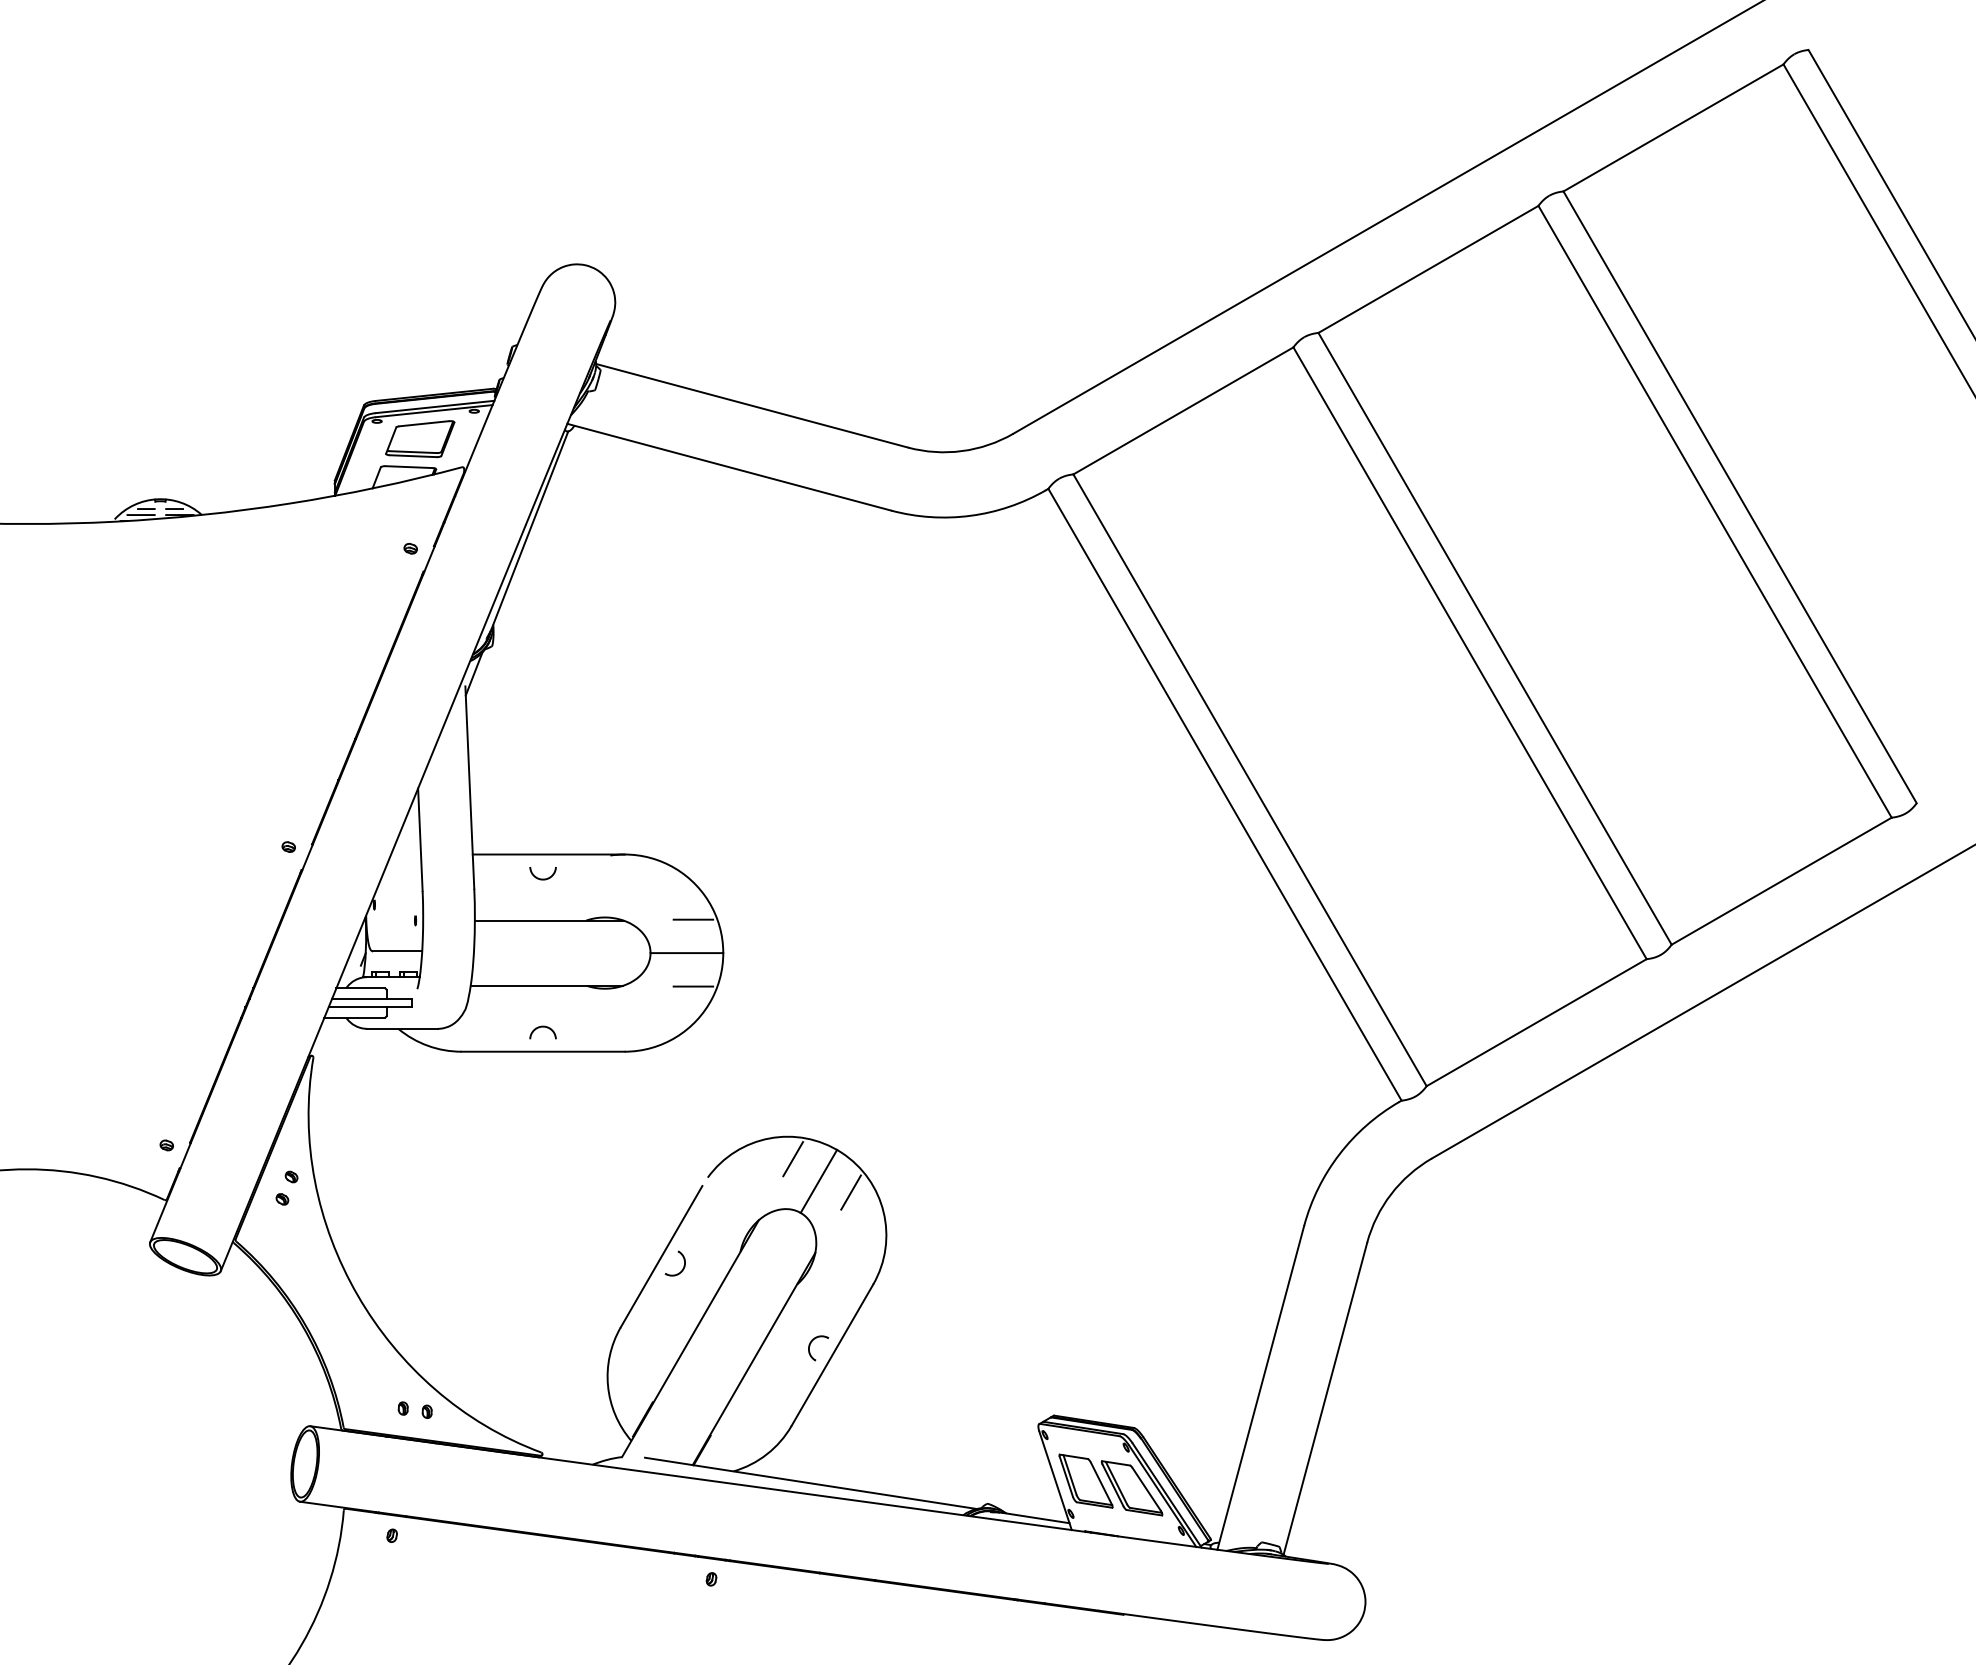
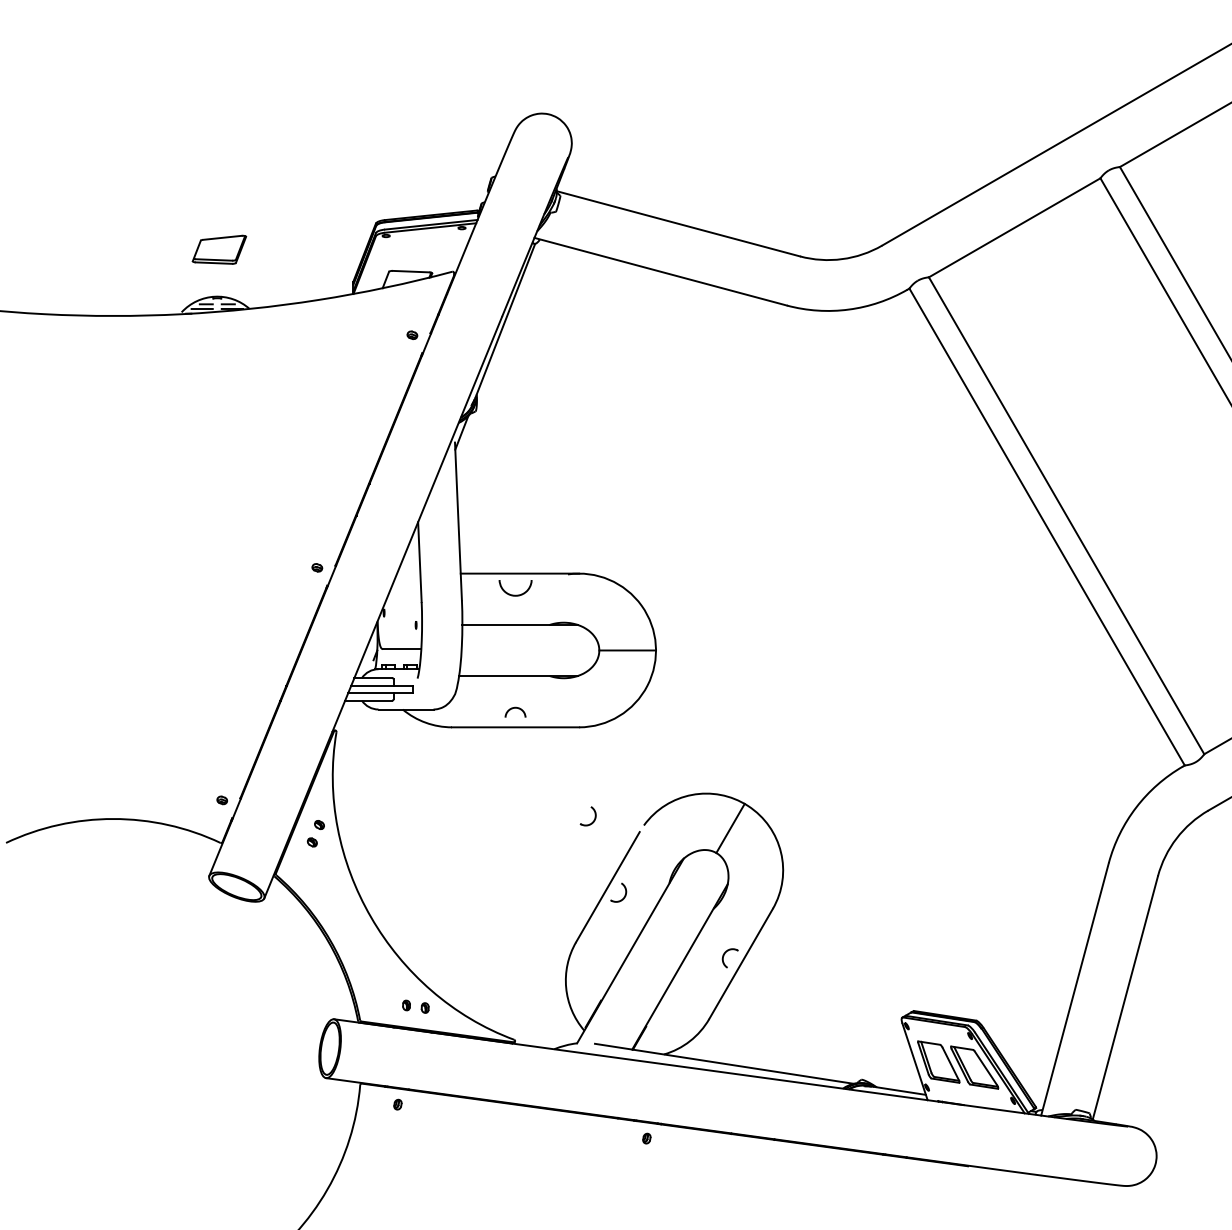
part: (420, 439) -> (219, 250), moved
part: (542, 873) -> (515, 588), size x1.6
line: (693, 919) -> (632, 624), removed
line: (693, 986) -> (632, 676), removed
line: (793, 1159) -> (710, 811), removed
part: (644, 1167) -> (594, 817), added
line: (850, 1192) -> (755, 837), removed

